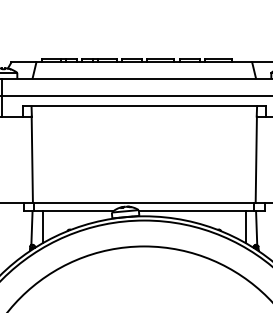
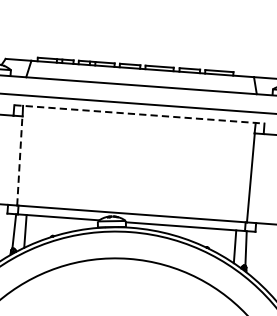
line: (144, 106) -> (139, 114), solid -> dashed
line: (32, 159) -> (20, 160), solid -> dashed

